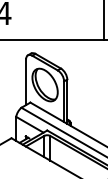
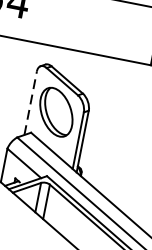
line: (26, 82) -> (31, 103), solid -> dashed

